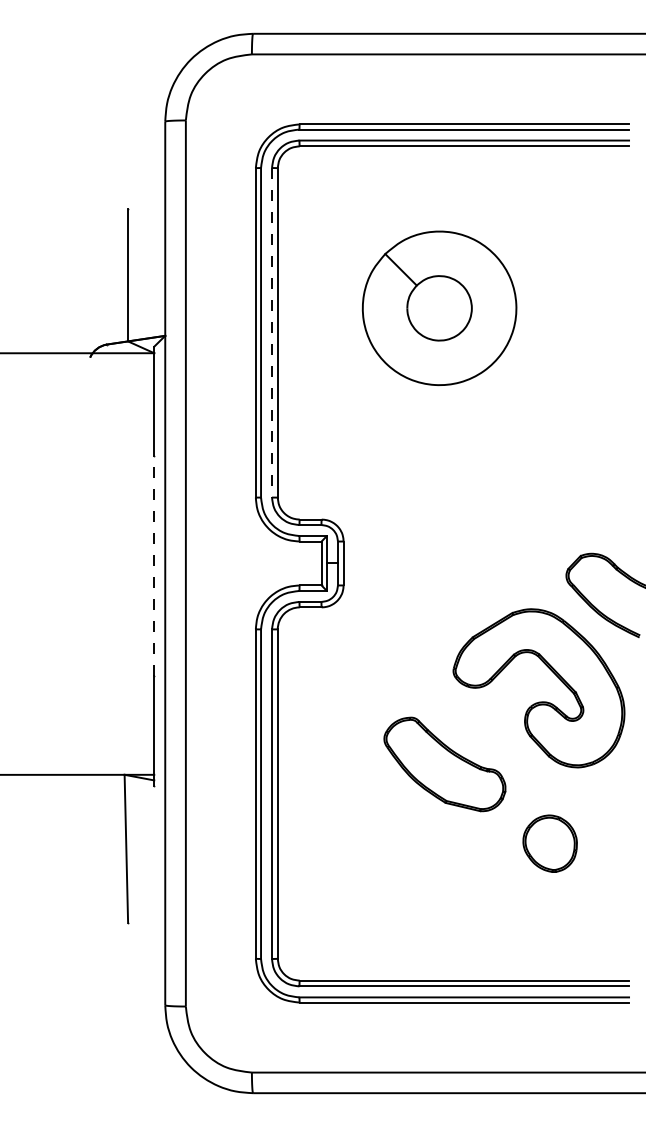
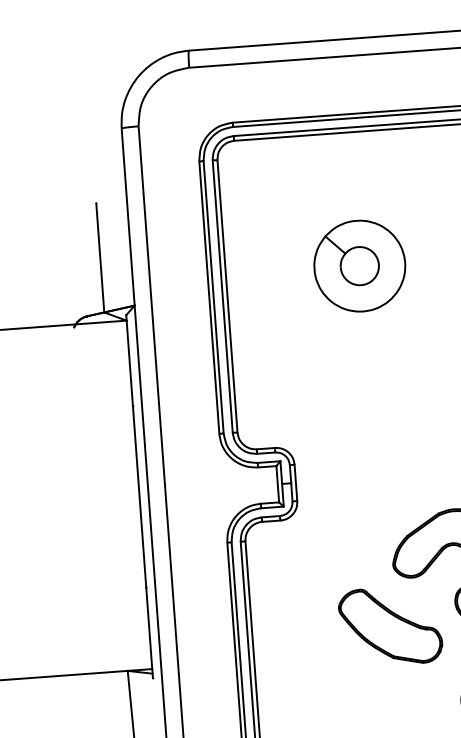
part: (439, 307) -> (359, 265), size x0.71
line: (272, 332) -> (223, 296), dashed -> solid
line: (154, 566) -> (139, 496), dashed -> solid
part: (444, 764) -> (390, 626), moved

